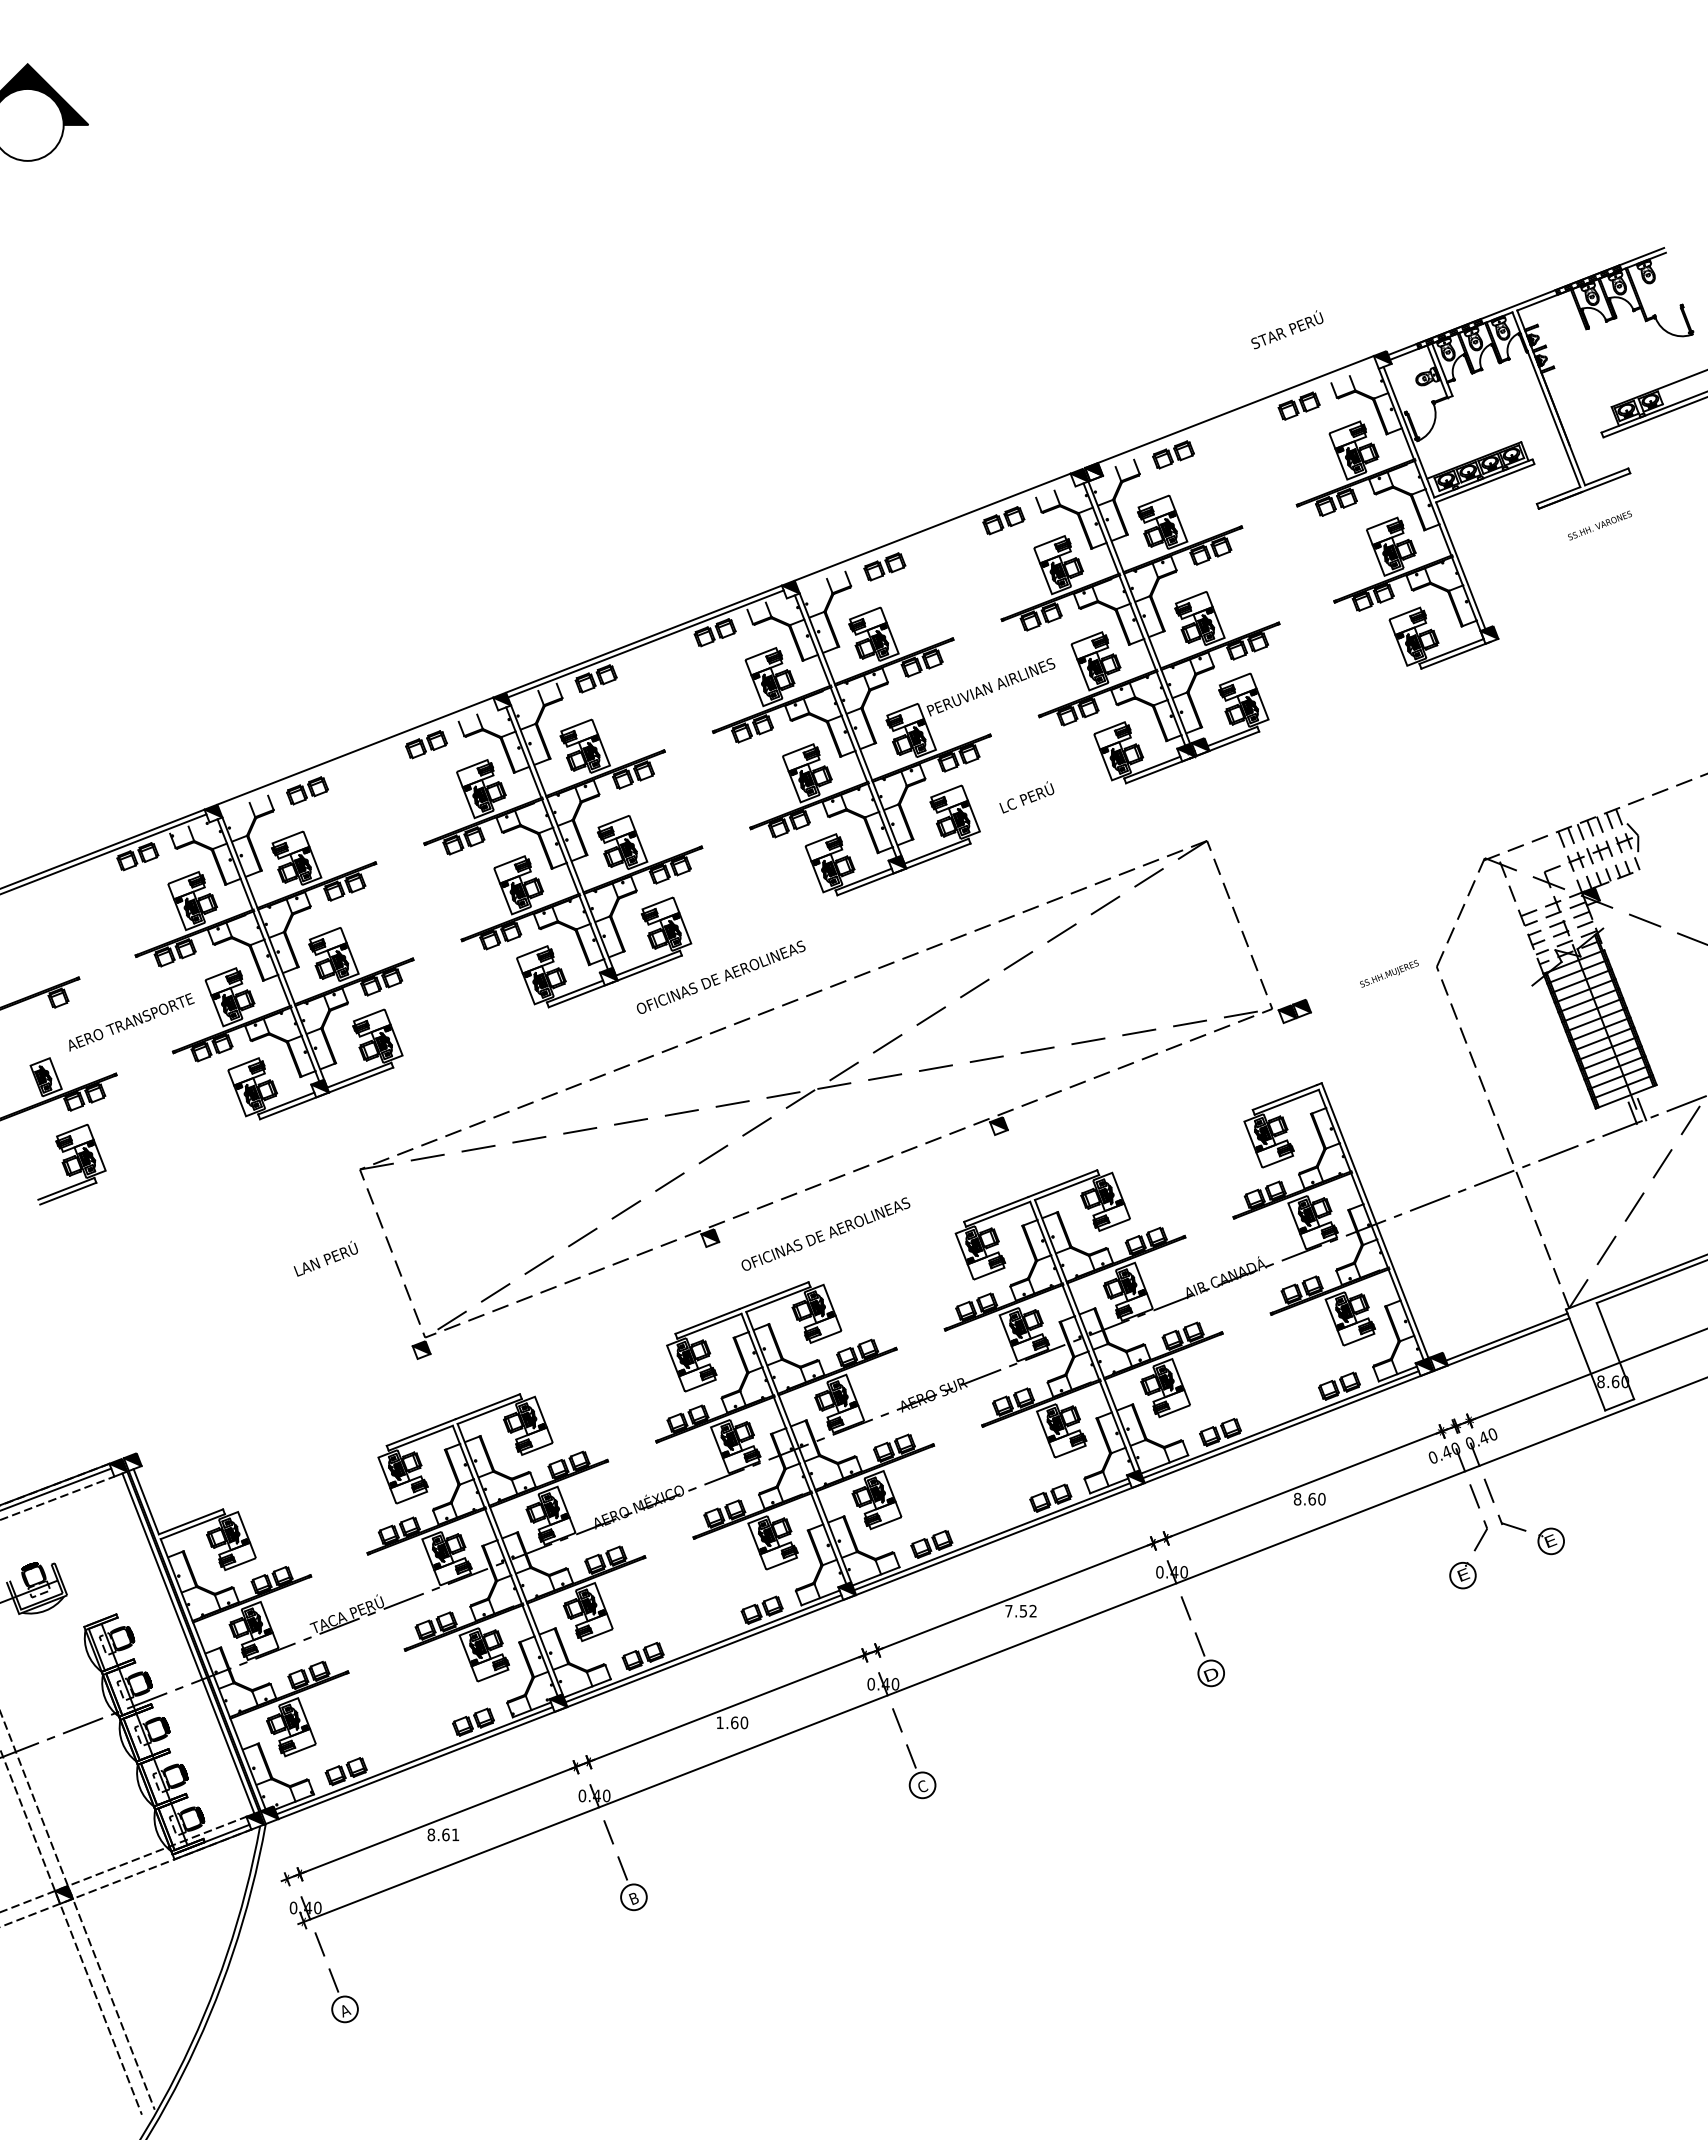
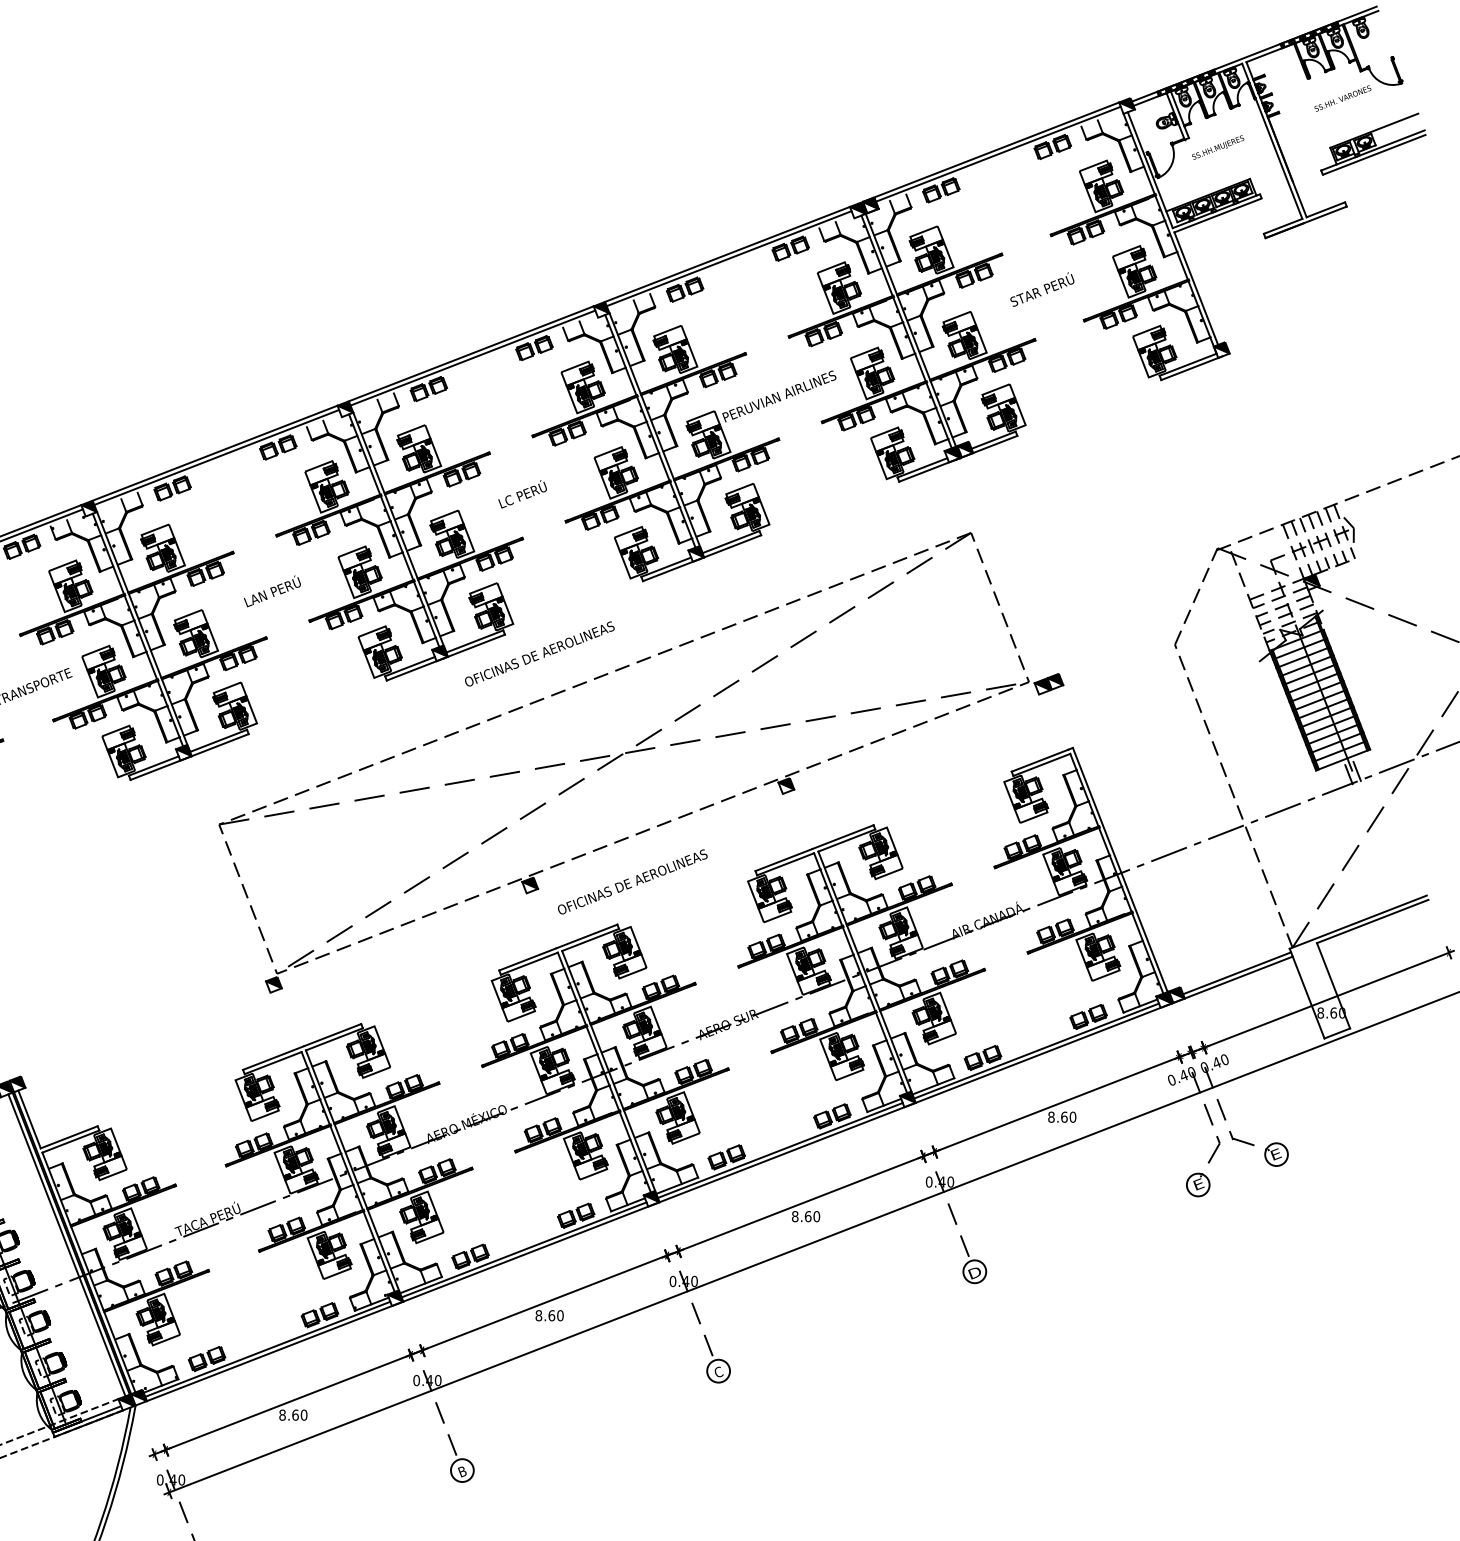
text: (1287, 329) -> (1042, 289), moved
line: (1237, 413) -> (998, 153), added
text: (1599, 525) -> (1342, 98), moved
line: (934, 531) -> (729, 258), added
line: (357, 755) -> (217, 457), added
text: (1026, 797) -> (522, 494), moved
text: (1389, 973) -> (1218, 147), moved
text: (325, 1258) -> (272, 591), moved
text: (1021, 1610) -> (806, 1215), 7.52 -> 8.60
text: (719, 1722) -> (538, 1315), 1.60 -> 8.60
text: (455, 1834) -> (304, 1414), 8.61 -> 8.60

